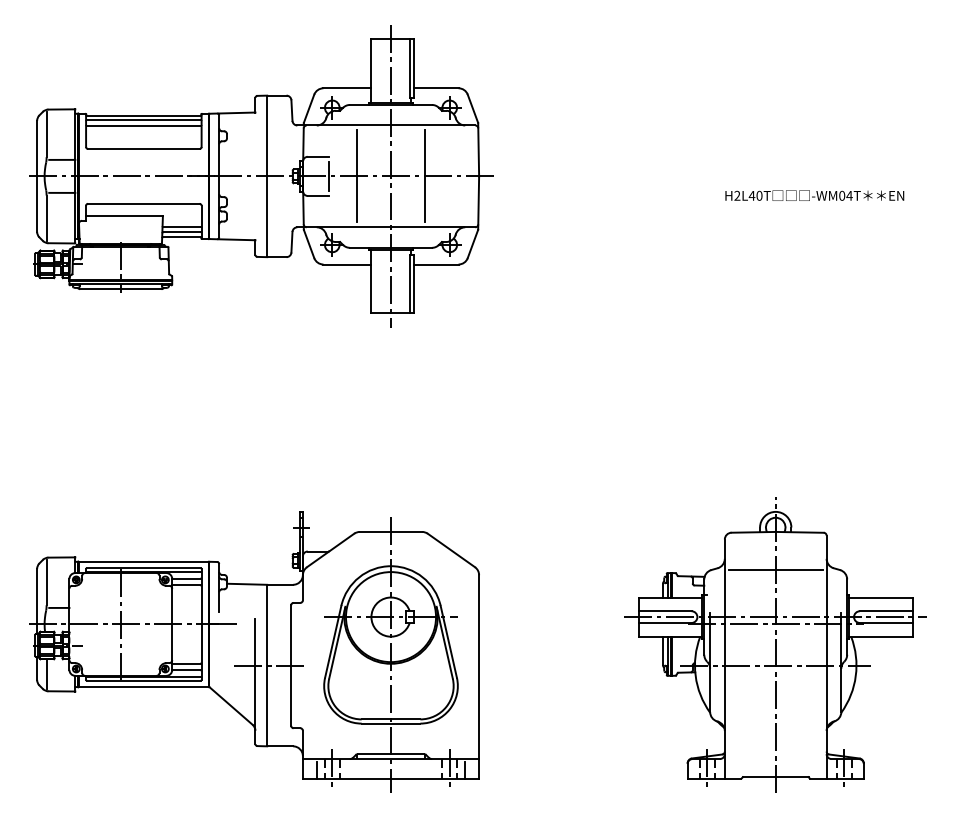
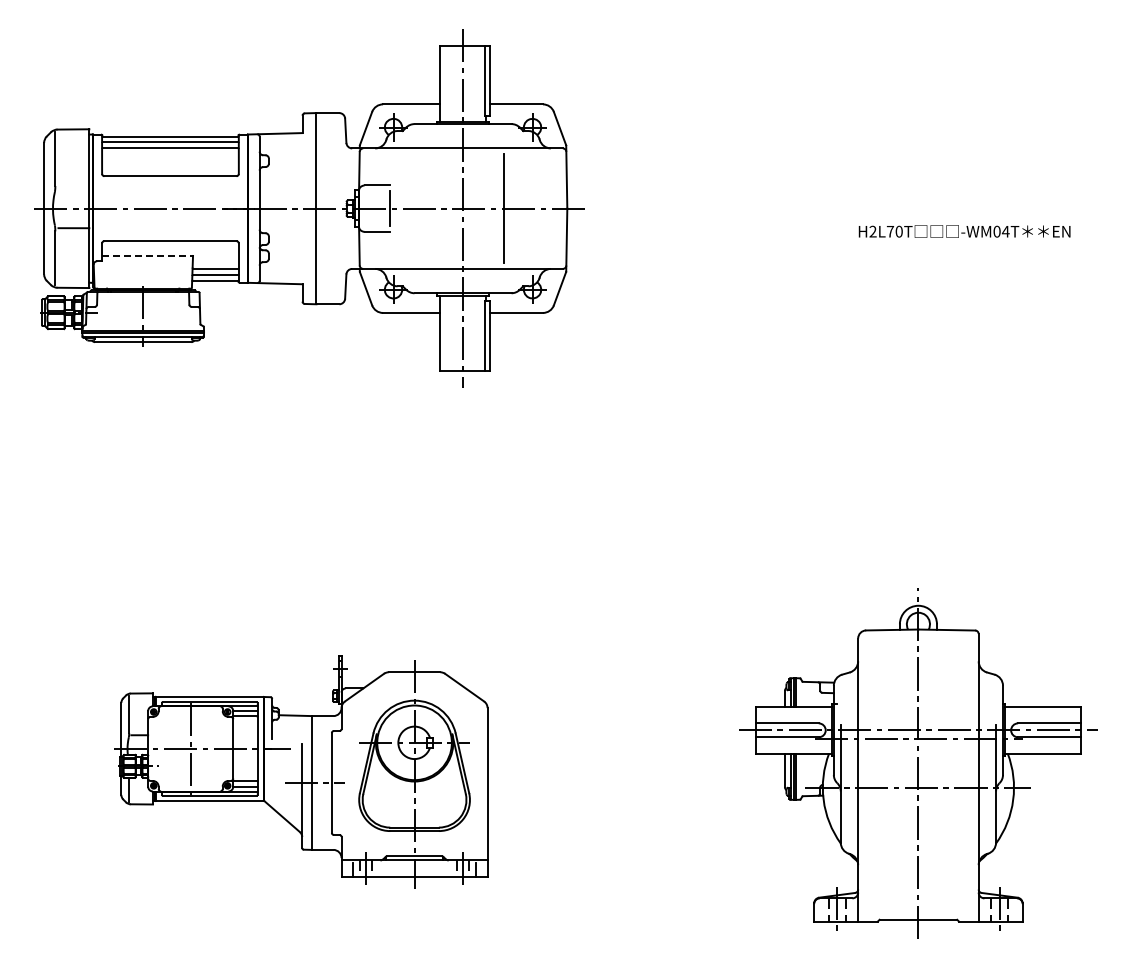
line: (61, 160) -> (73, 189), removed
line: (356, 176) -> (422, 208), removed
text: (752, 195) -> (890, 231), H2L40T -> H2L70T
line: (125, 215) -> (148, 255), solid -> dashed
line: (775, 569) -> (918, 674), removed
part: (254, 651) -> (301, 771), size x0.7

